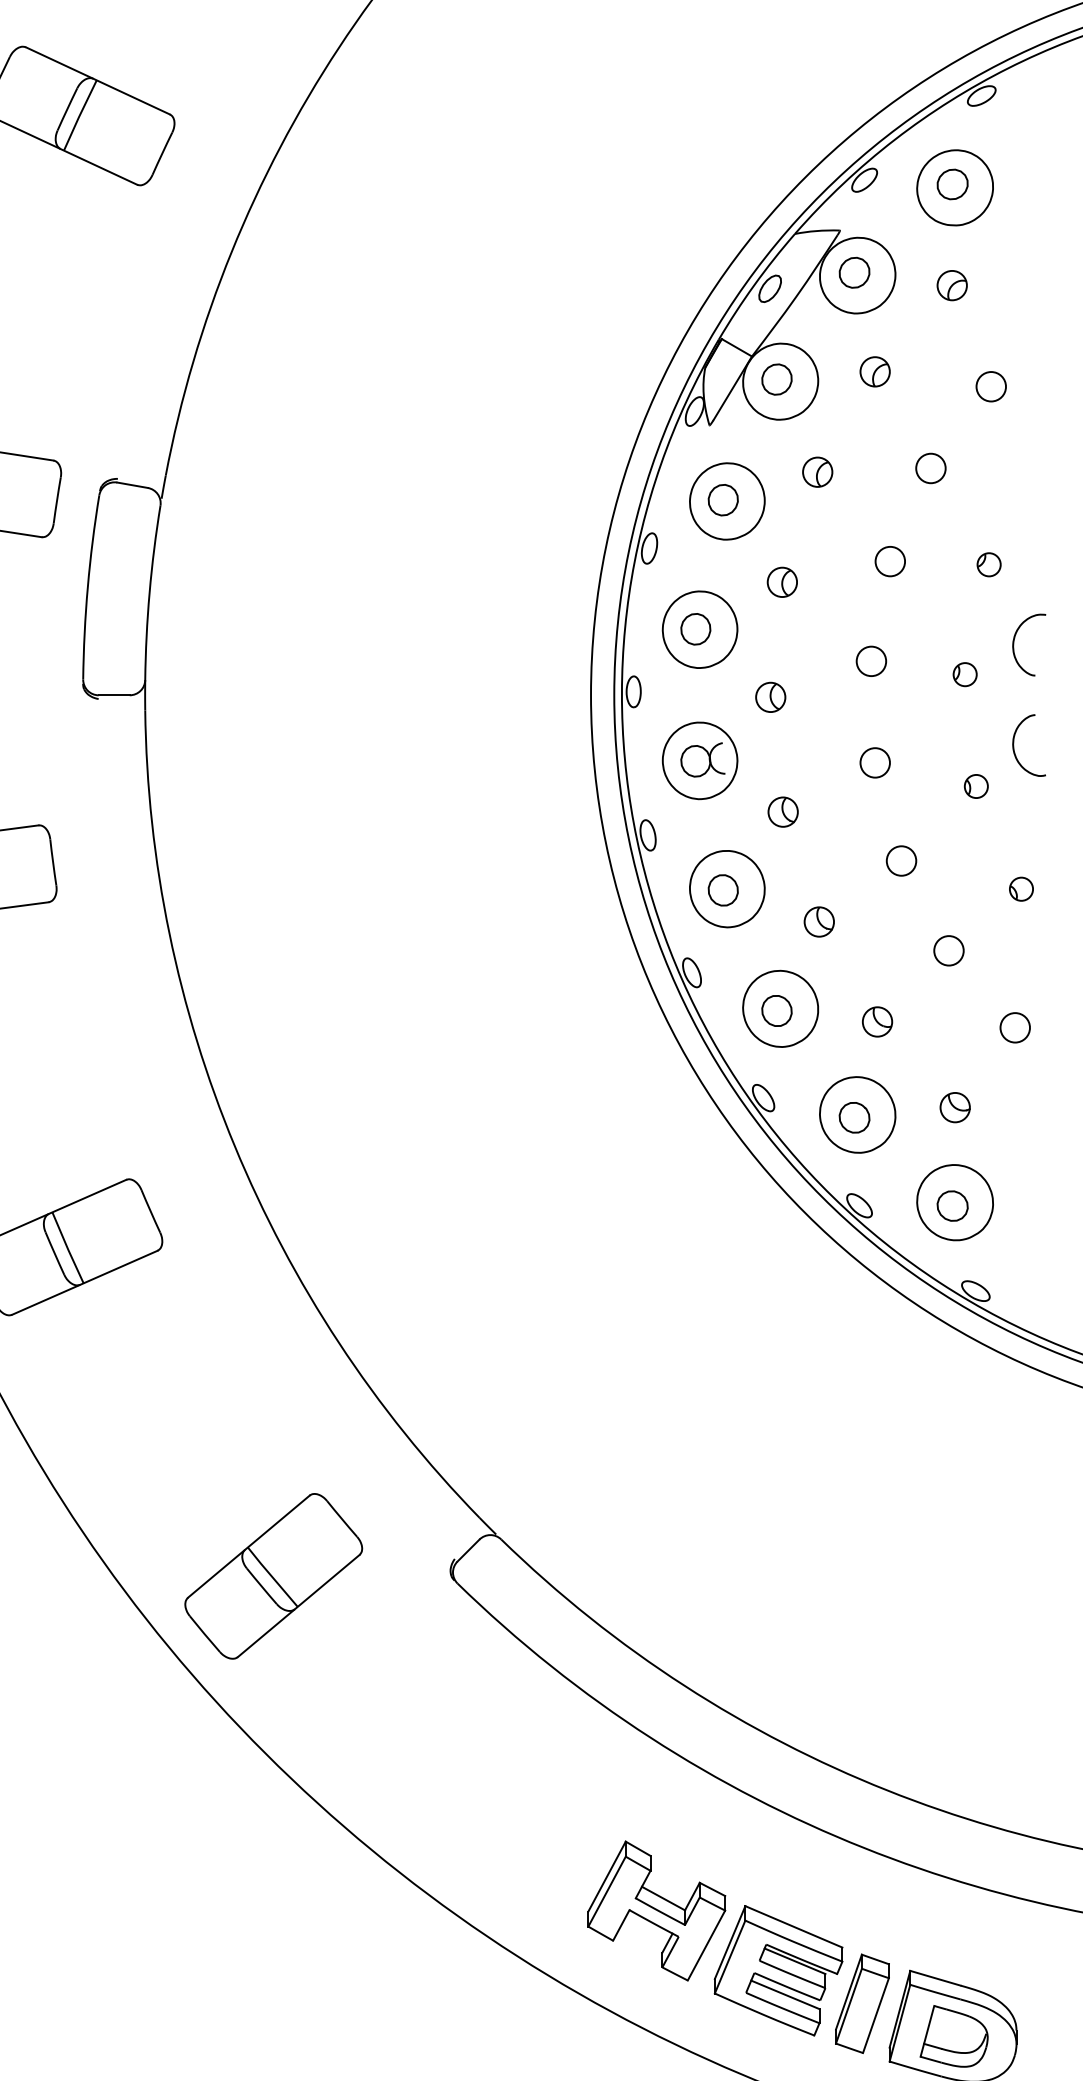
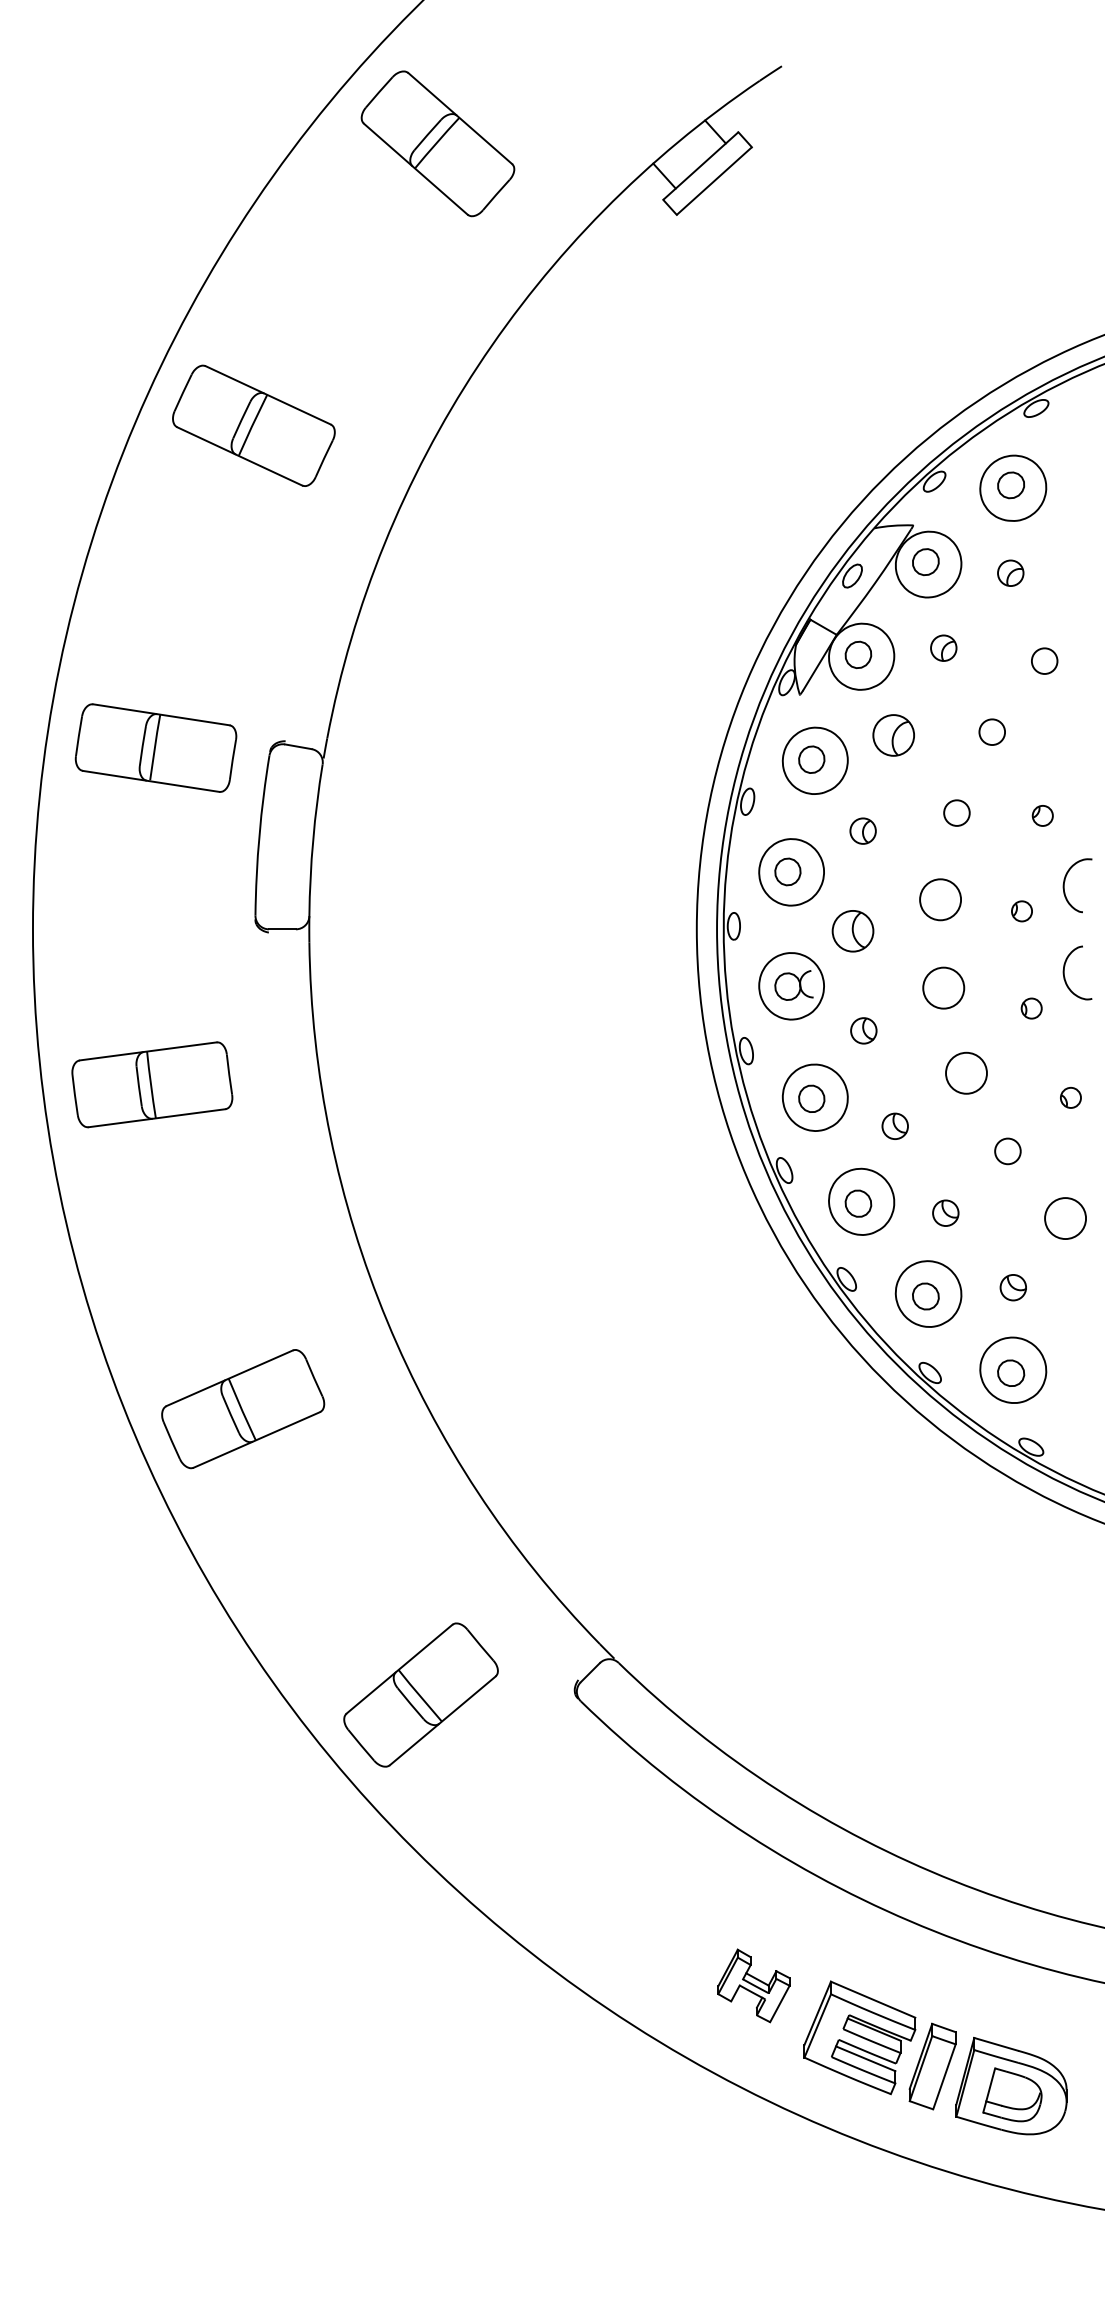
part: (817, 472) -> (893, 735), size x1.6
circle: (871, 660) -> (940, 899), size x1.6
part: (770, 696) -> (852, 930), size x1.6
circle: (874, 762) -> (943, 987), size x1.6
circle: (901, 861) -> (966, 1073), size x1.6
circle: (1015, 1026) -> (1065, 1217), size x1.6
part: (656, 1910) -> (753, 1985), size x0.6

